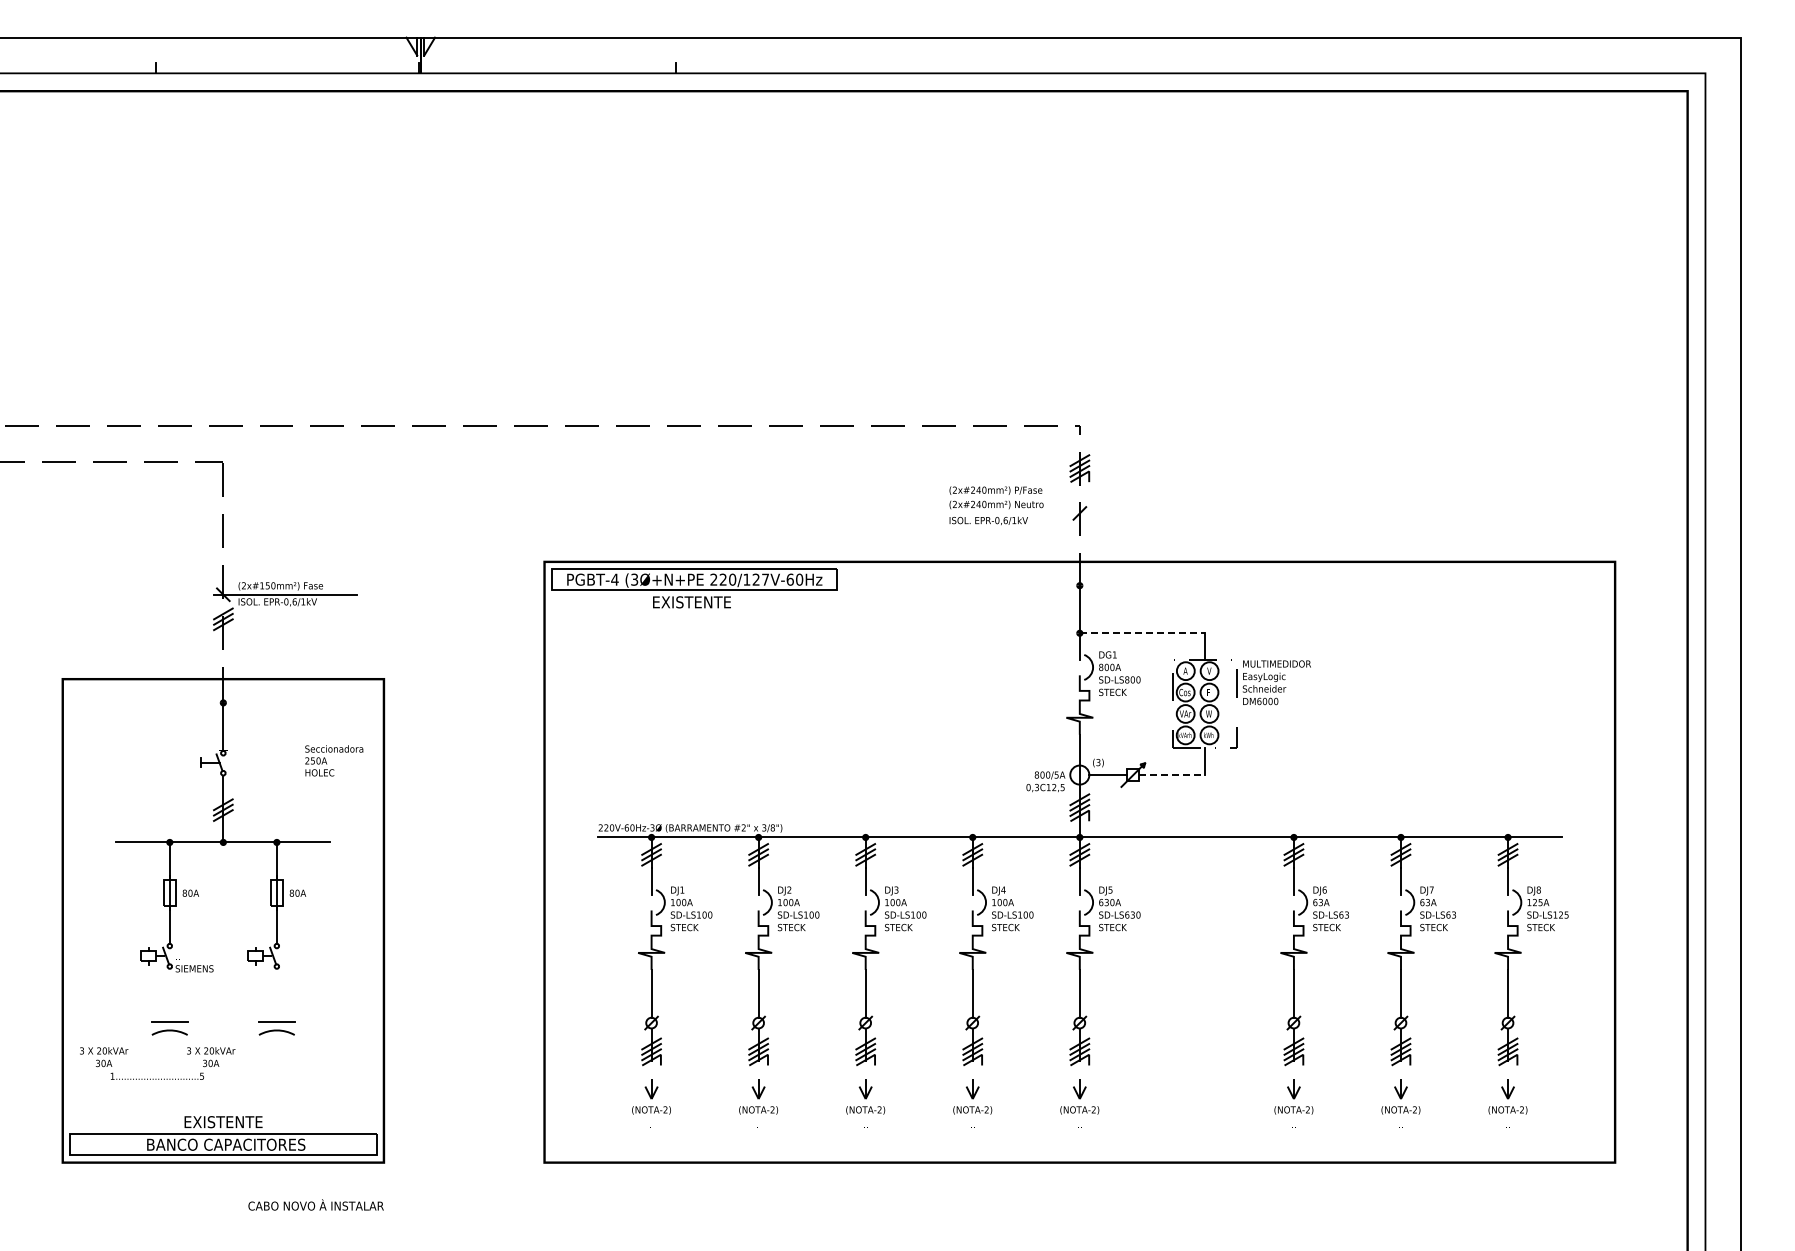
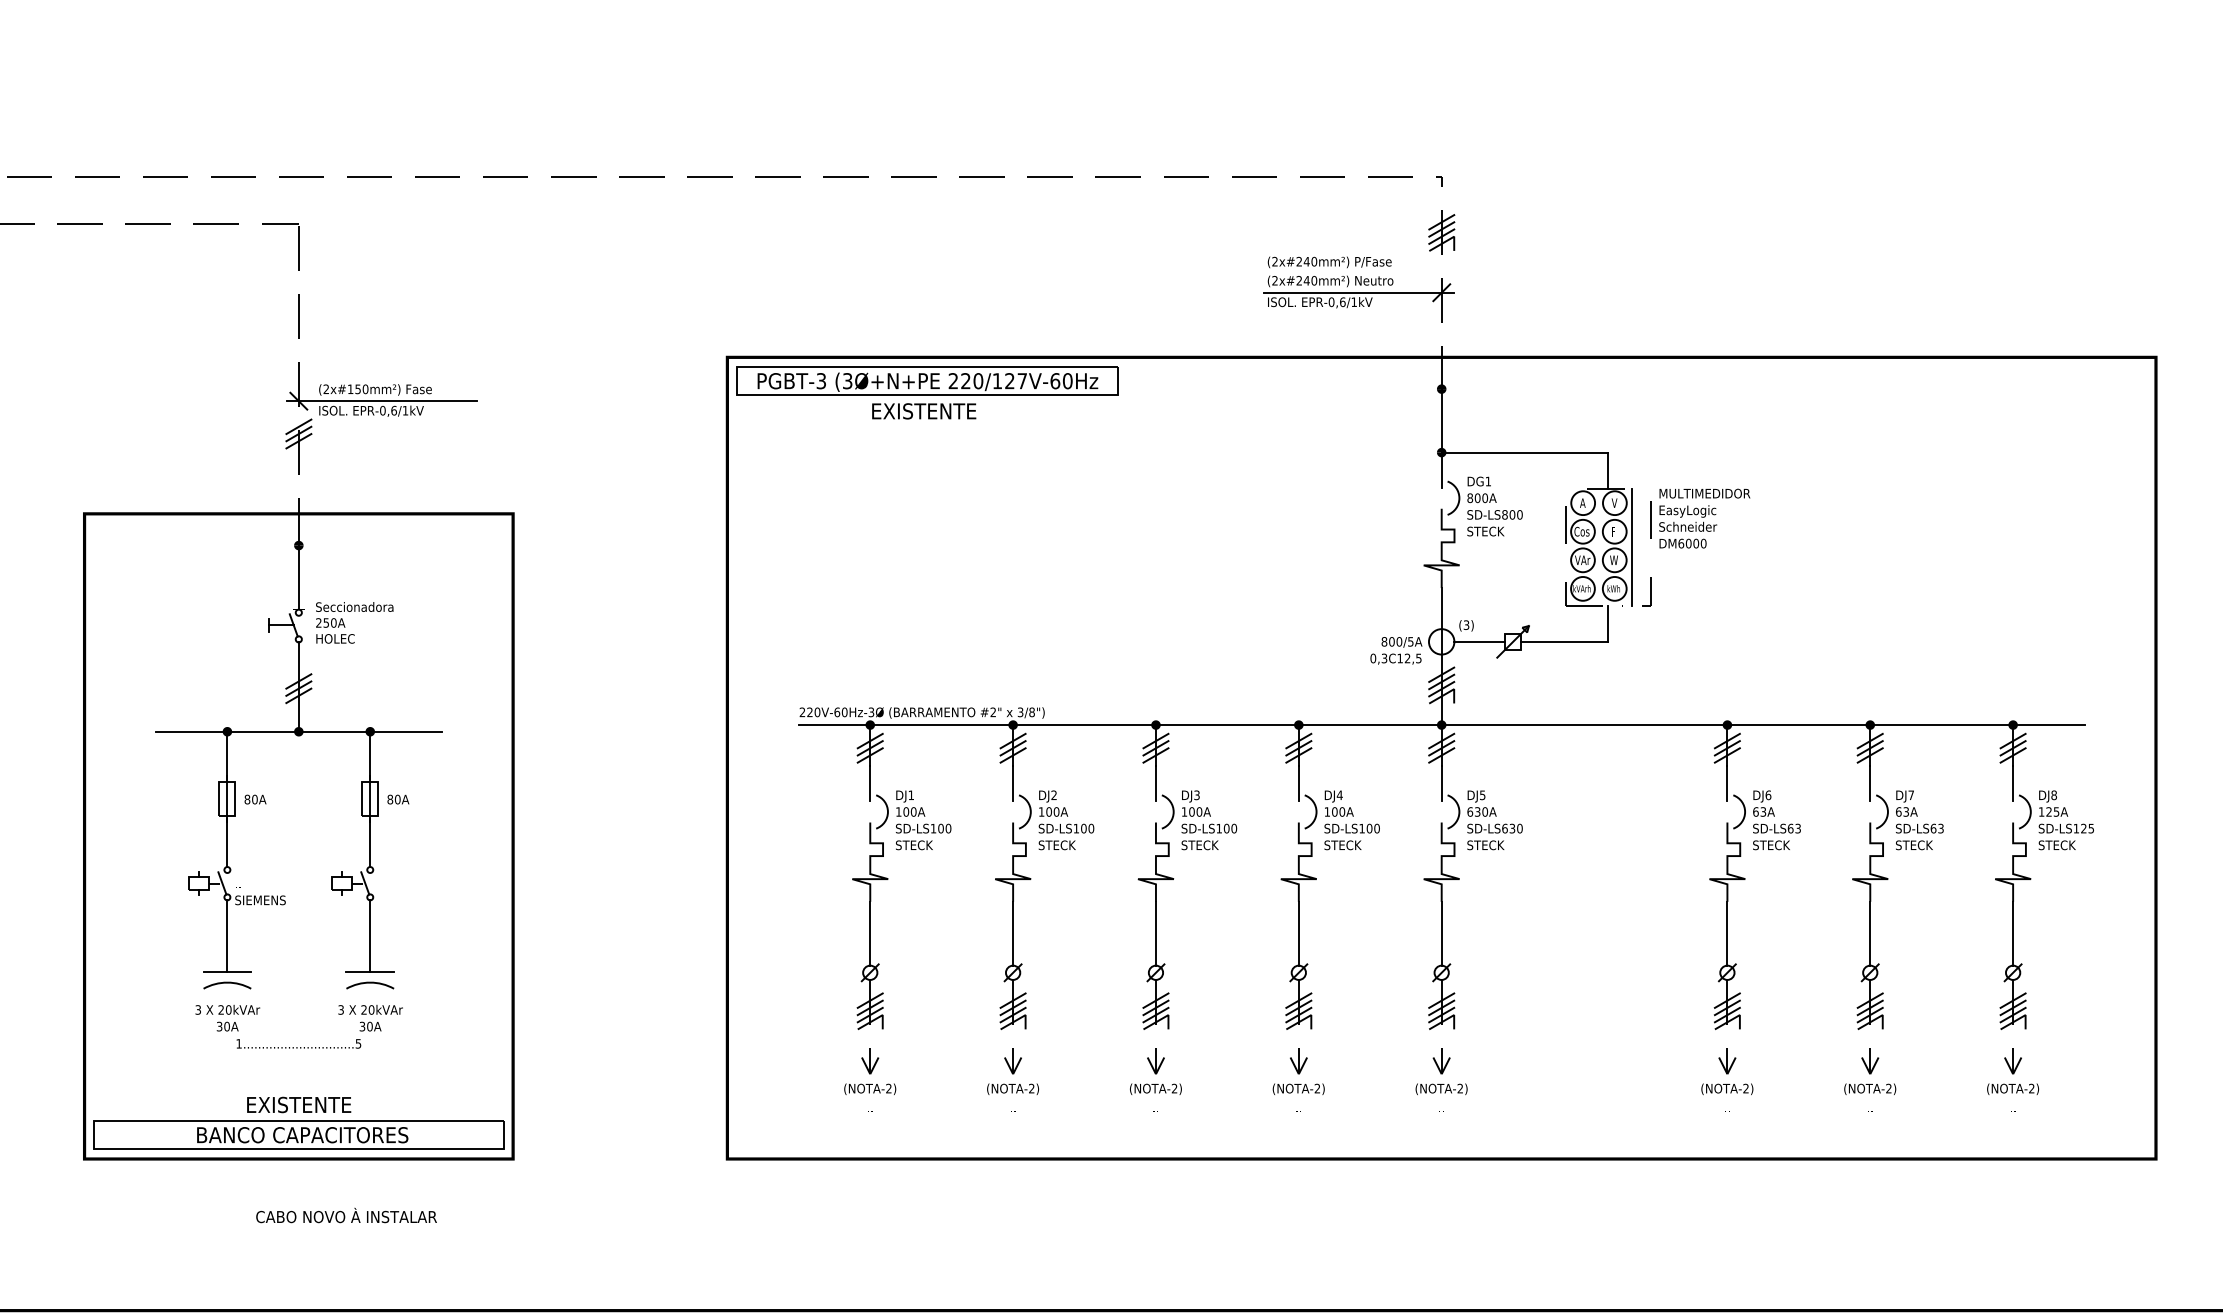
line: (1017, 513) -> (1358, 292), added
text: (614, 579) -> (820, 380), PGBT-4 -> PGBT-3
line: (1142, 633) -> (1525, 452), dashed -> solid
line: (1222, 703) -> (1632, 546), added
text: (334, 760) -> (355, 622), moved
line: (1172, 775) -> (1565, 642), dashed -> solid
line: (169, 995) -> (226, 935), added
line: (276, 995) -> (369, 935), added
text: (157, 1063) -> (299, 1026), moved
text: (315, 1204) -> (345, 1214), moved

